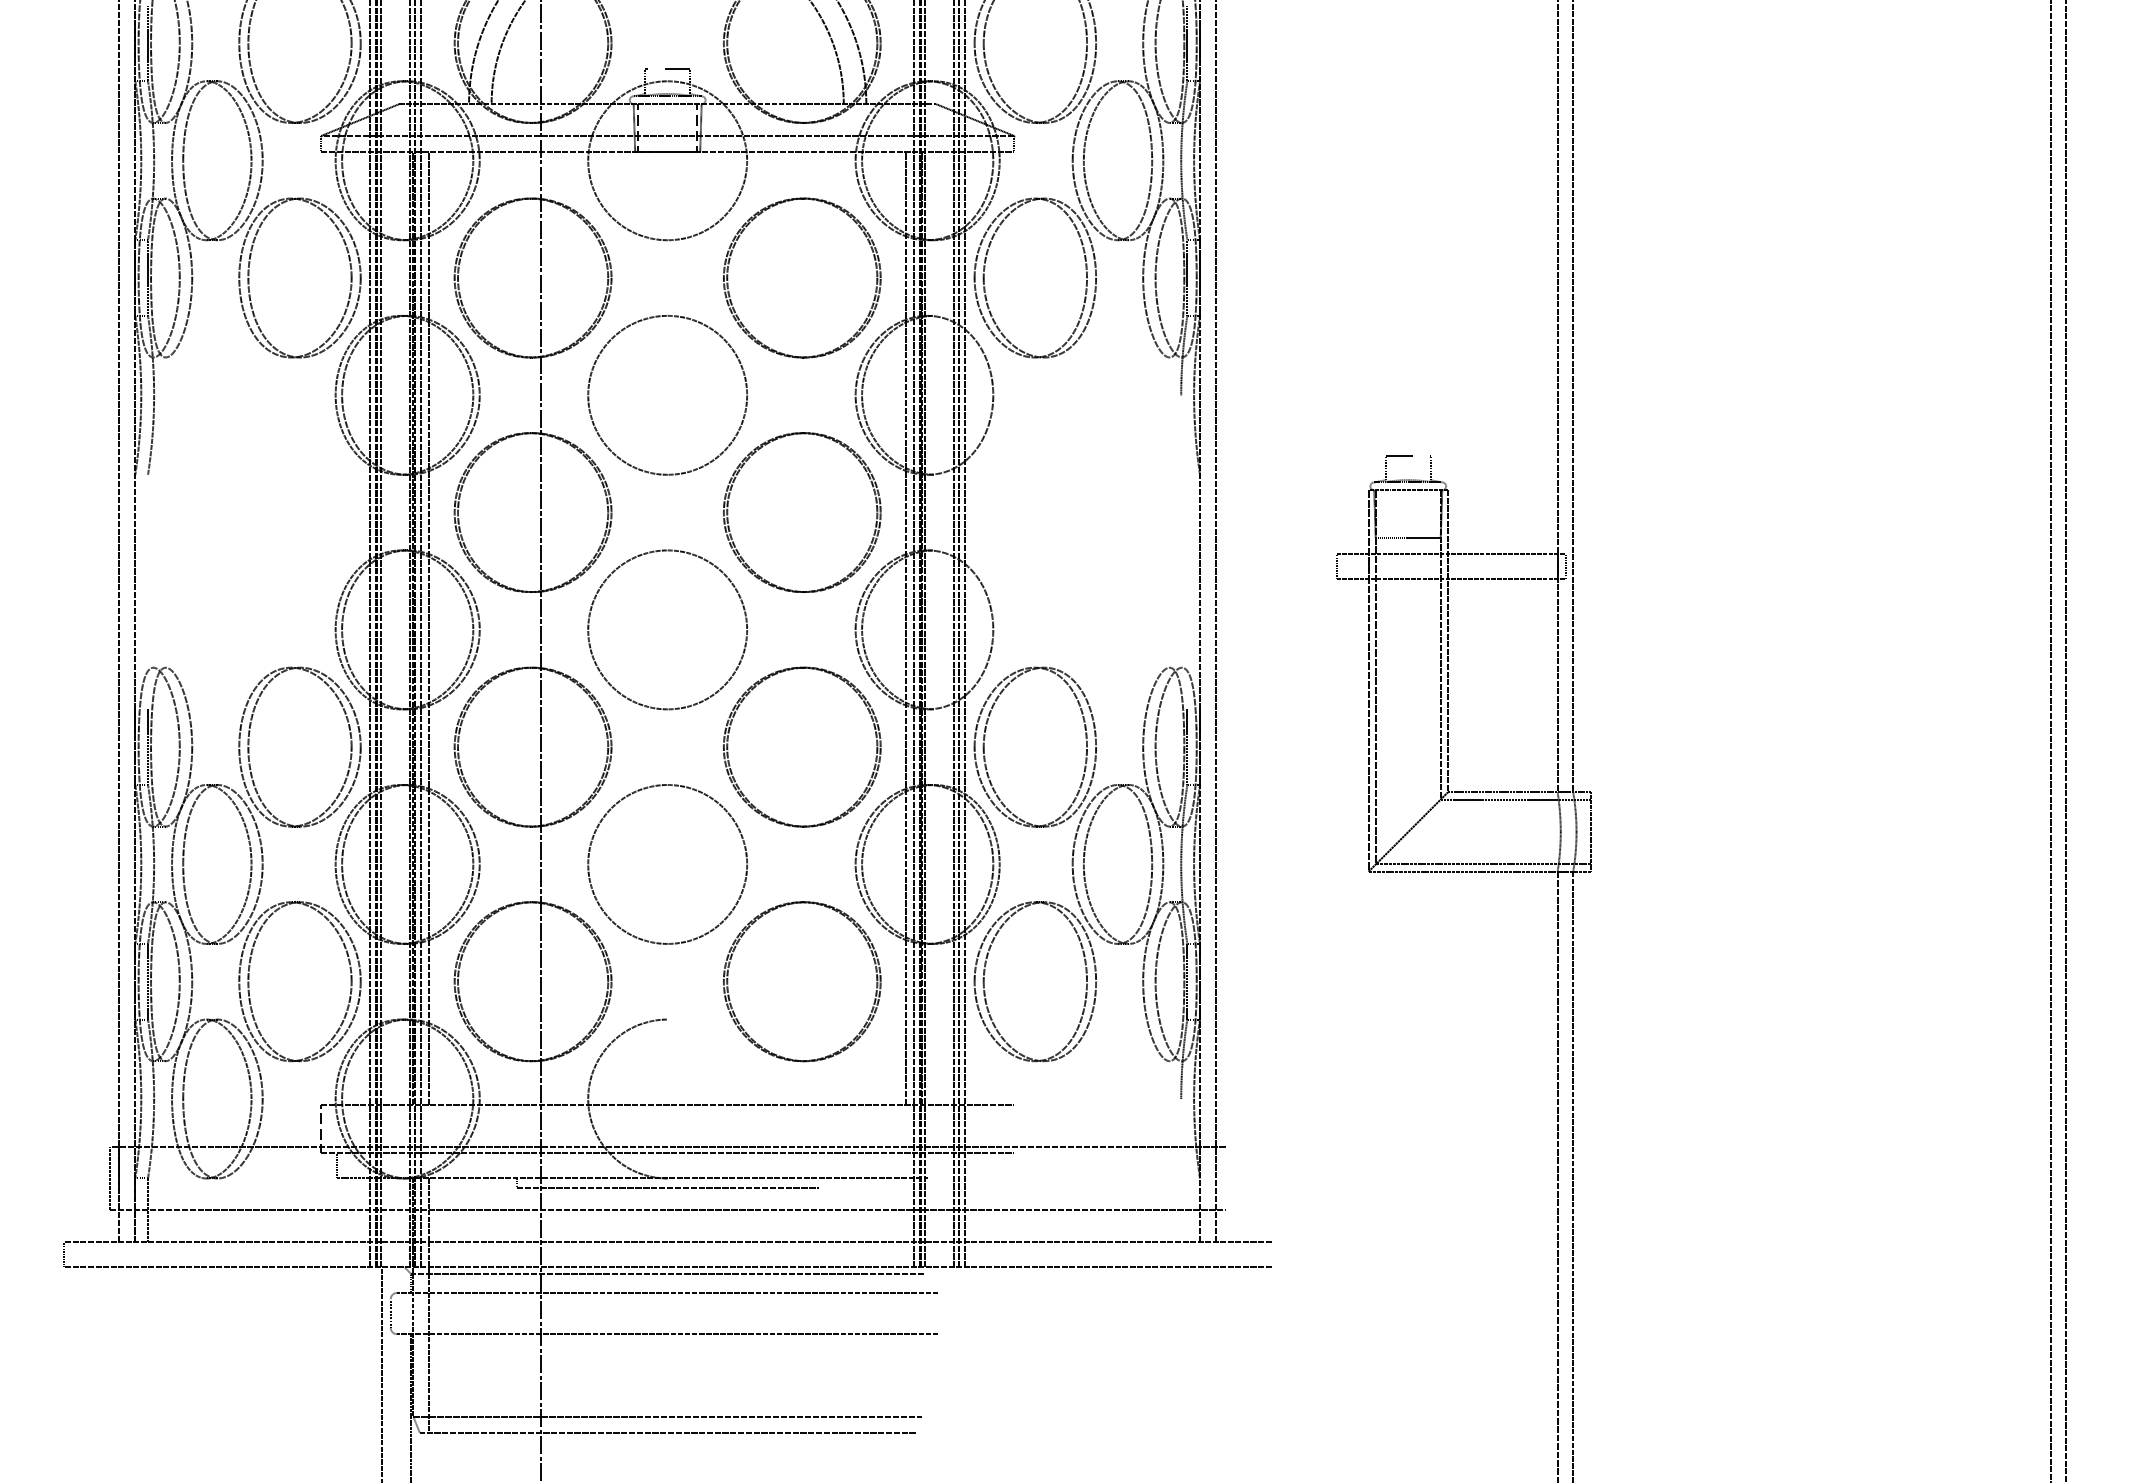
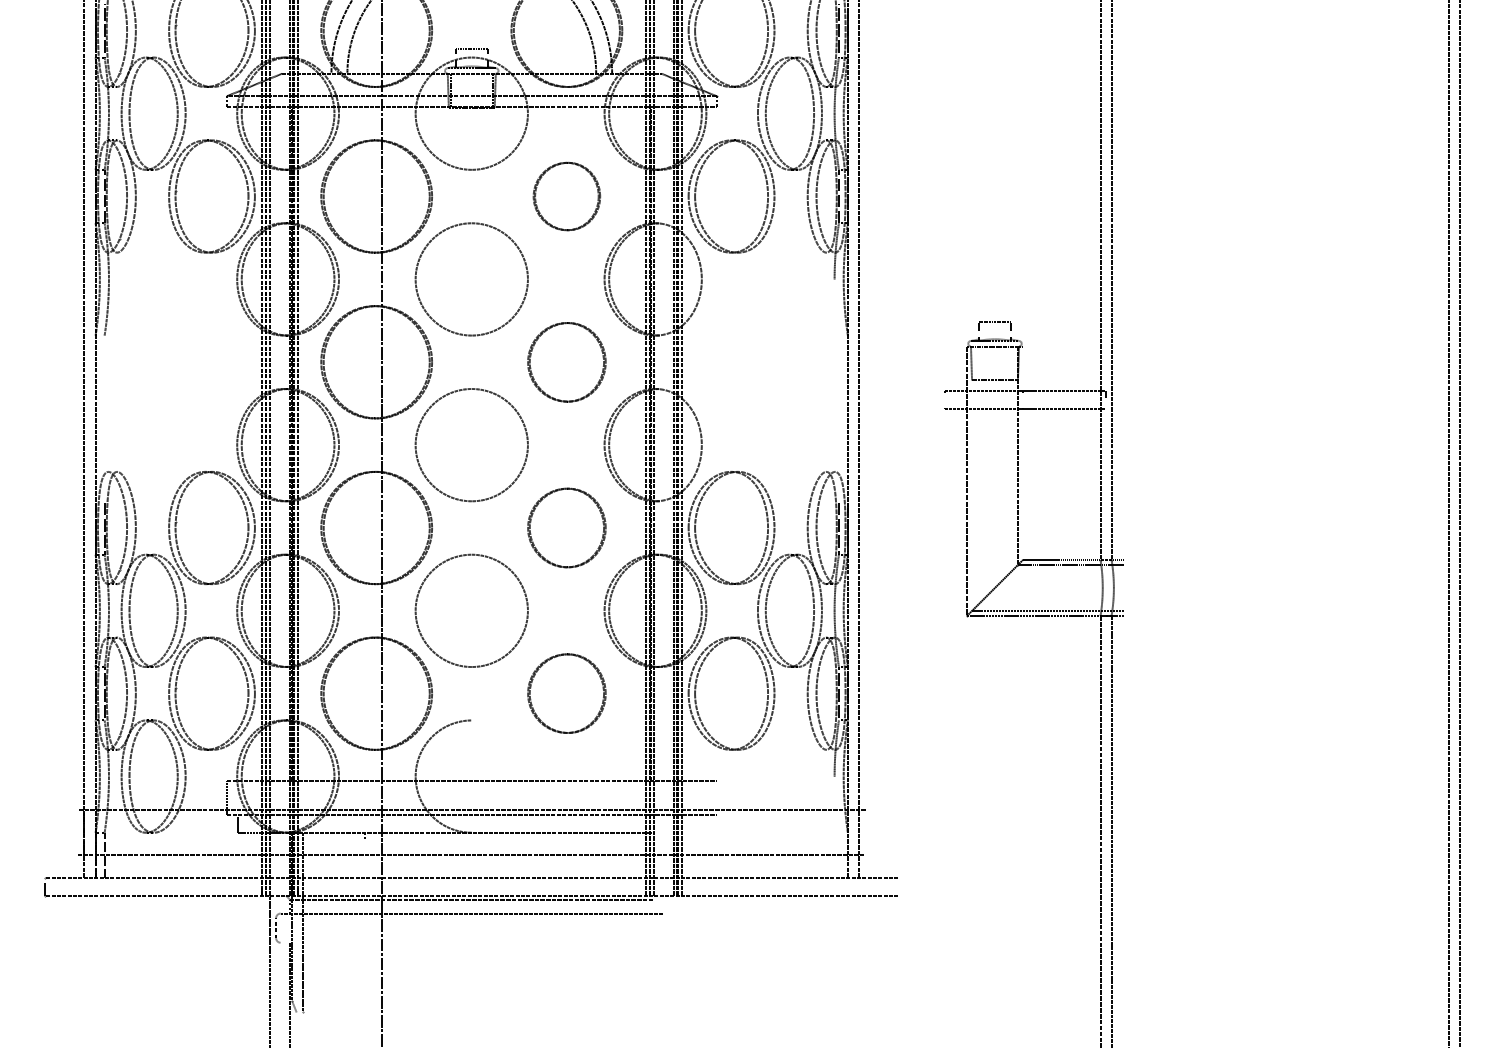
part: (801, 277) -> (566, 196), size x0.6
part: (801, 512) -> (566, 362), size x0.7
line: (429, 628) -> (303, 444), removed
line: (906, 628) -> (640, 444), removed
line: (1448, 640) -> (1023, 452), removed
line: (1376, 677) -> (972, 478), removed
part: (801, 746) -> (566, 527), size x0.7
line: (1591, 831) -> (1124, 587), removed
part: (801, 981) -> (566, 693), size x0.7
line: (109, 1178) -> (77, 832), removed
line: (667, 1188) -> (471, 839), removed
line: (667, 1333) -> (471, 942), removed
line: (667, 1417) -> (471, 1001), removed
line: (667, 1432) -> (471, 1012), removed

